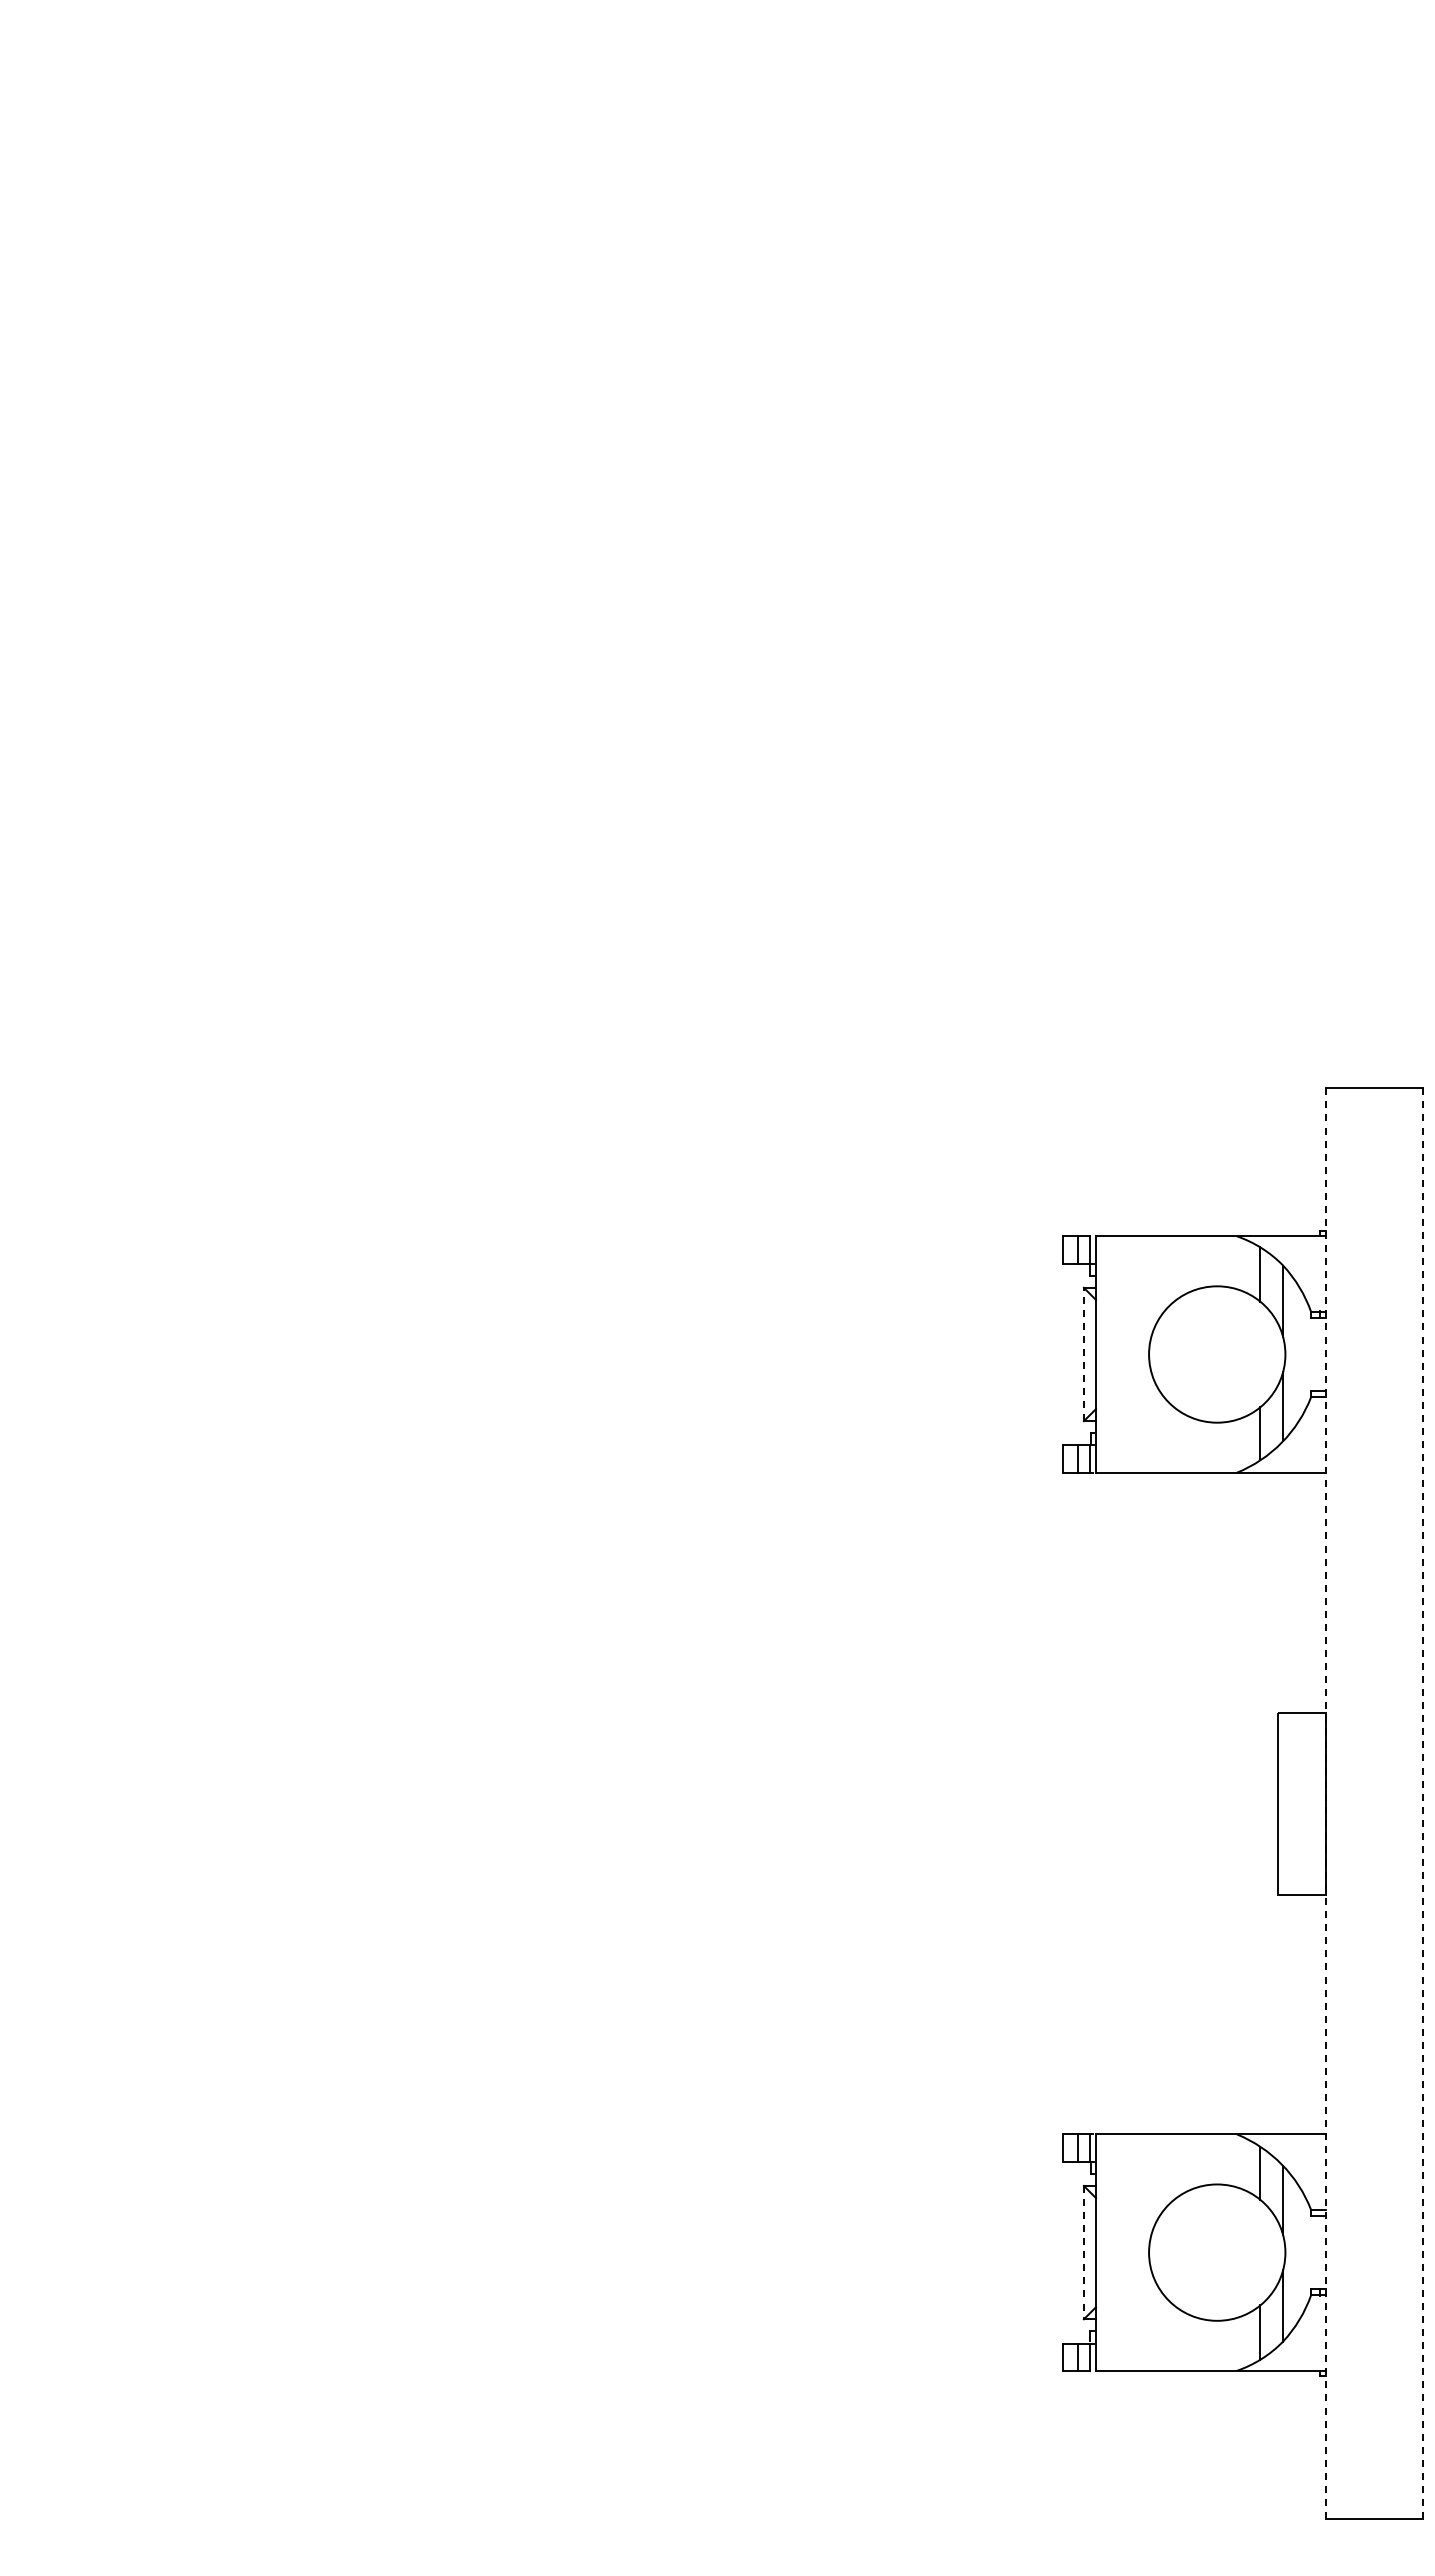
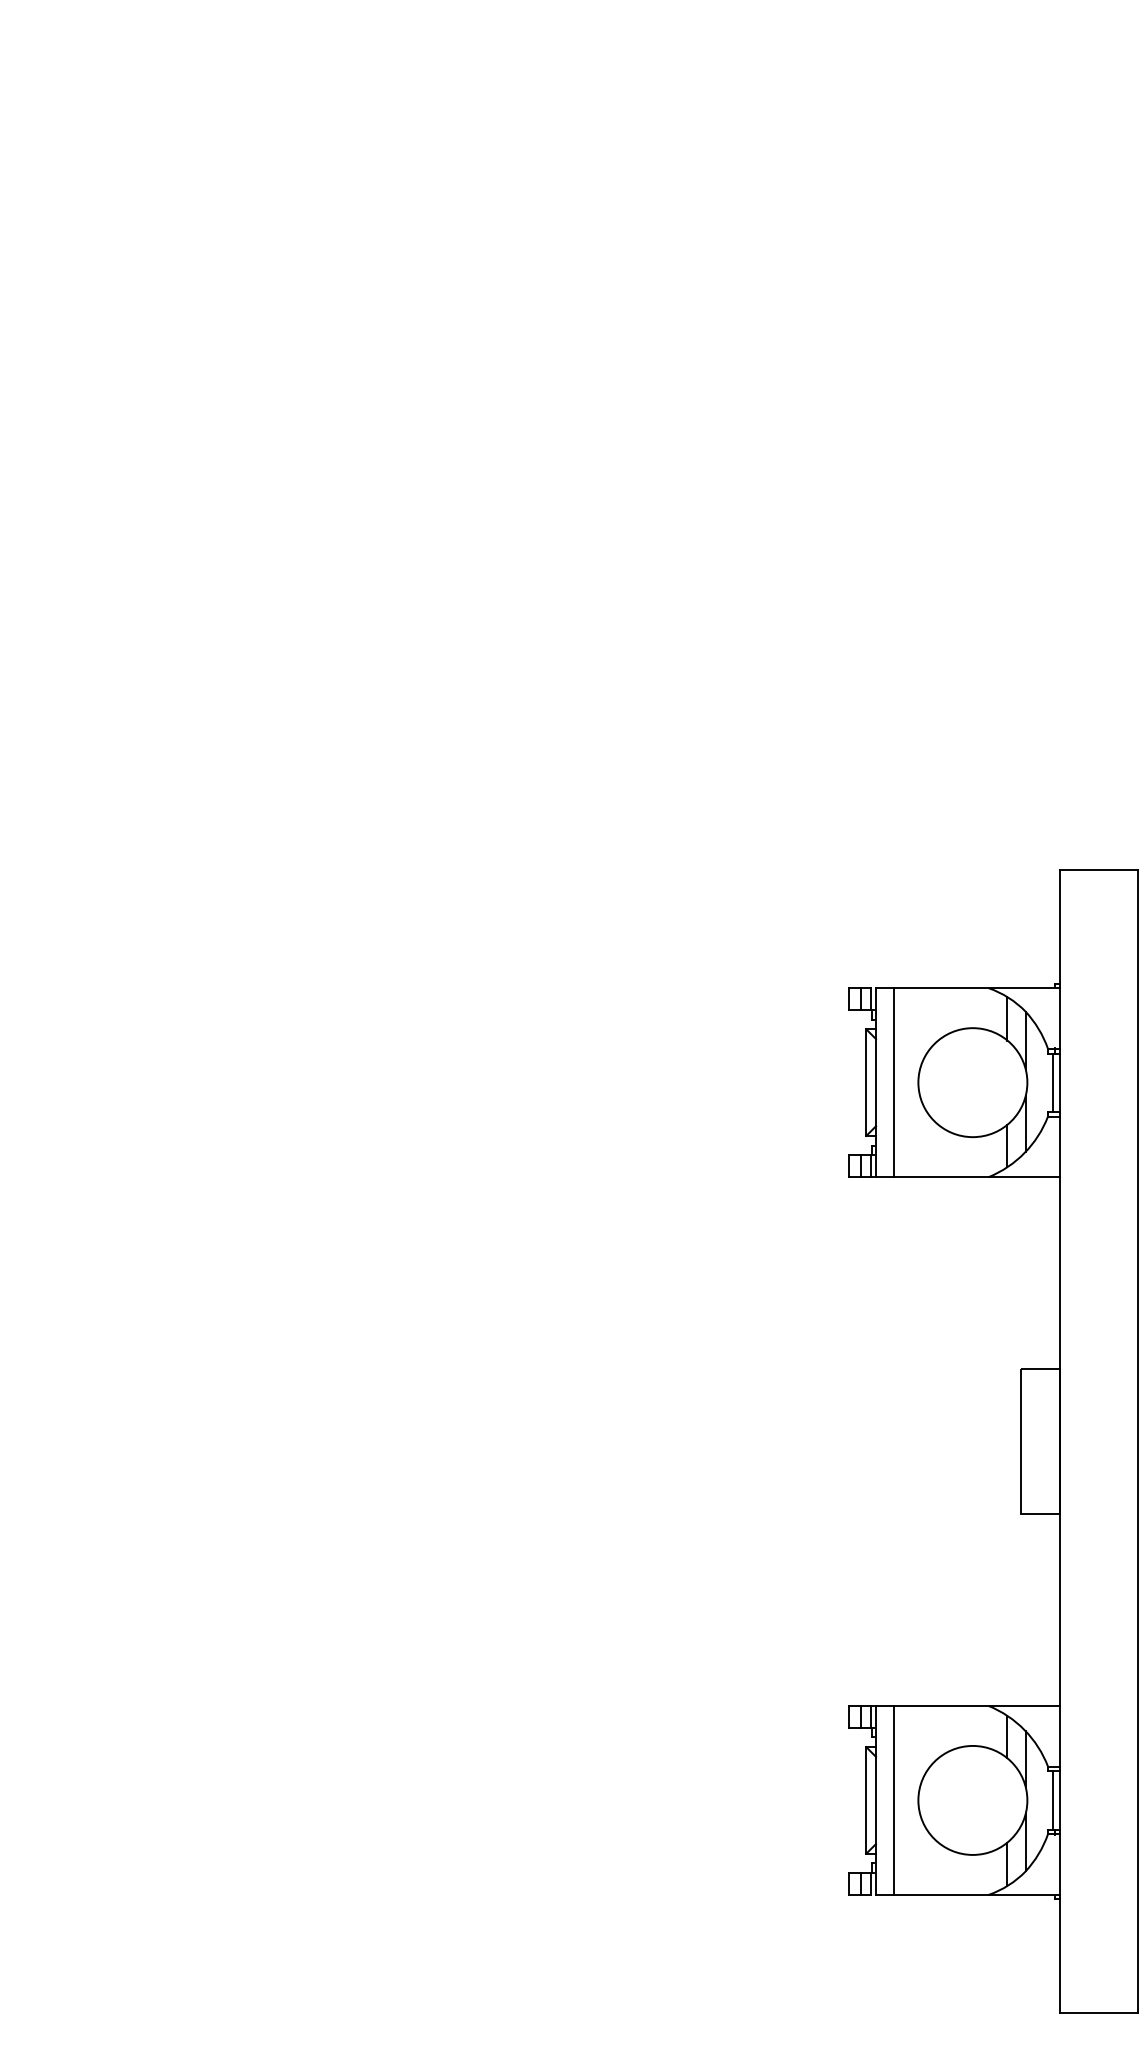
line: (1083, 1354) -> (866, 1082), dashed -> solid
line: (1118, 1354) -> (893, 1082), added
line: (1317, 1354) -> (1053, 1082), added
line: (1326, 1804) -> (1060, 1442), dashed -> solid
line: (1423, 1804) -> (1137, 1442), dashed -> solid
line: (1083, 2252) -> (866, 1800), dashed -> solid
line: (1118, 2252) -> (893, 1800), added
line: (1317, 2252) -> (1053, 1800), added

